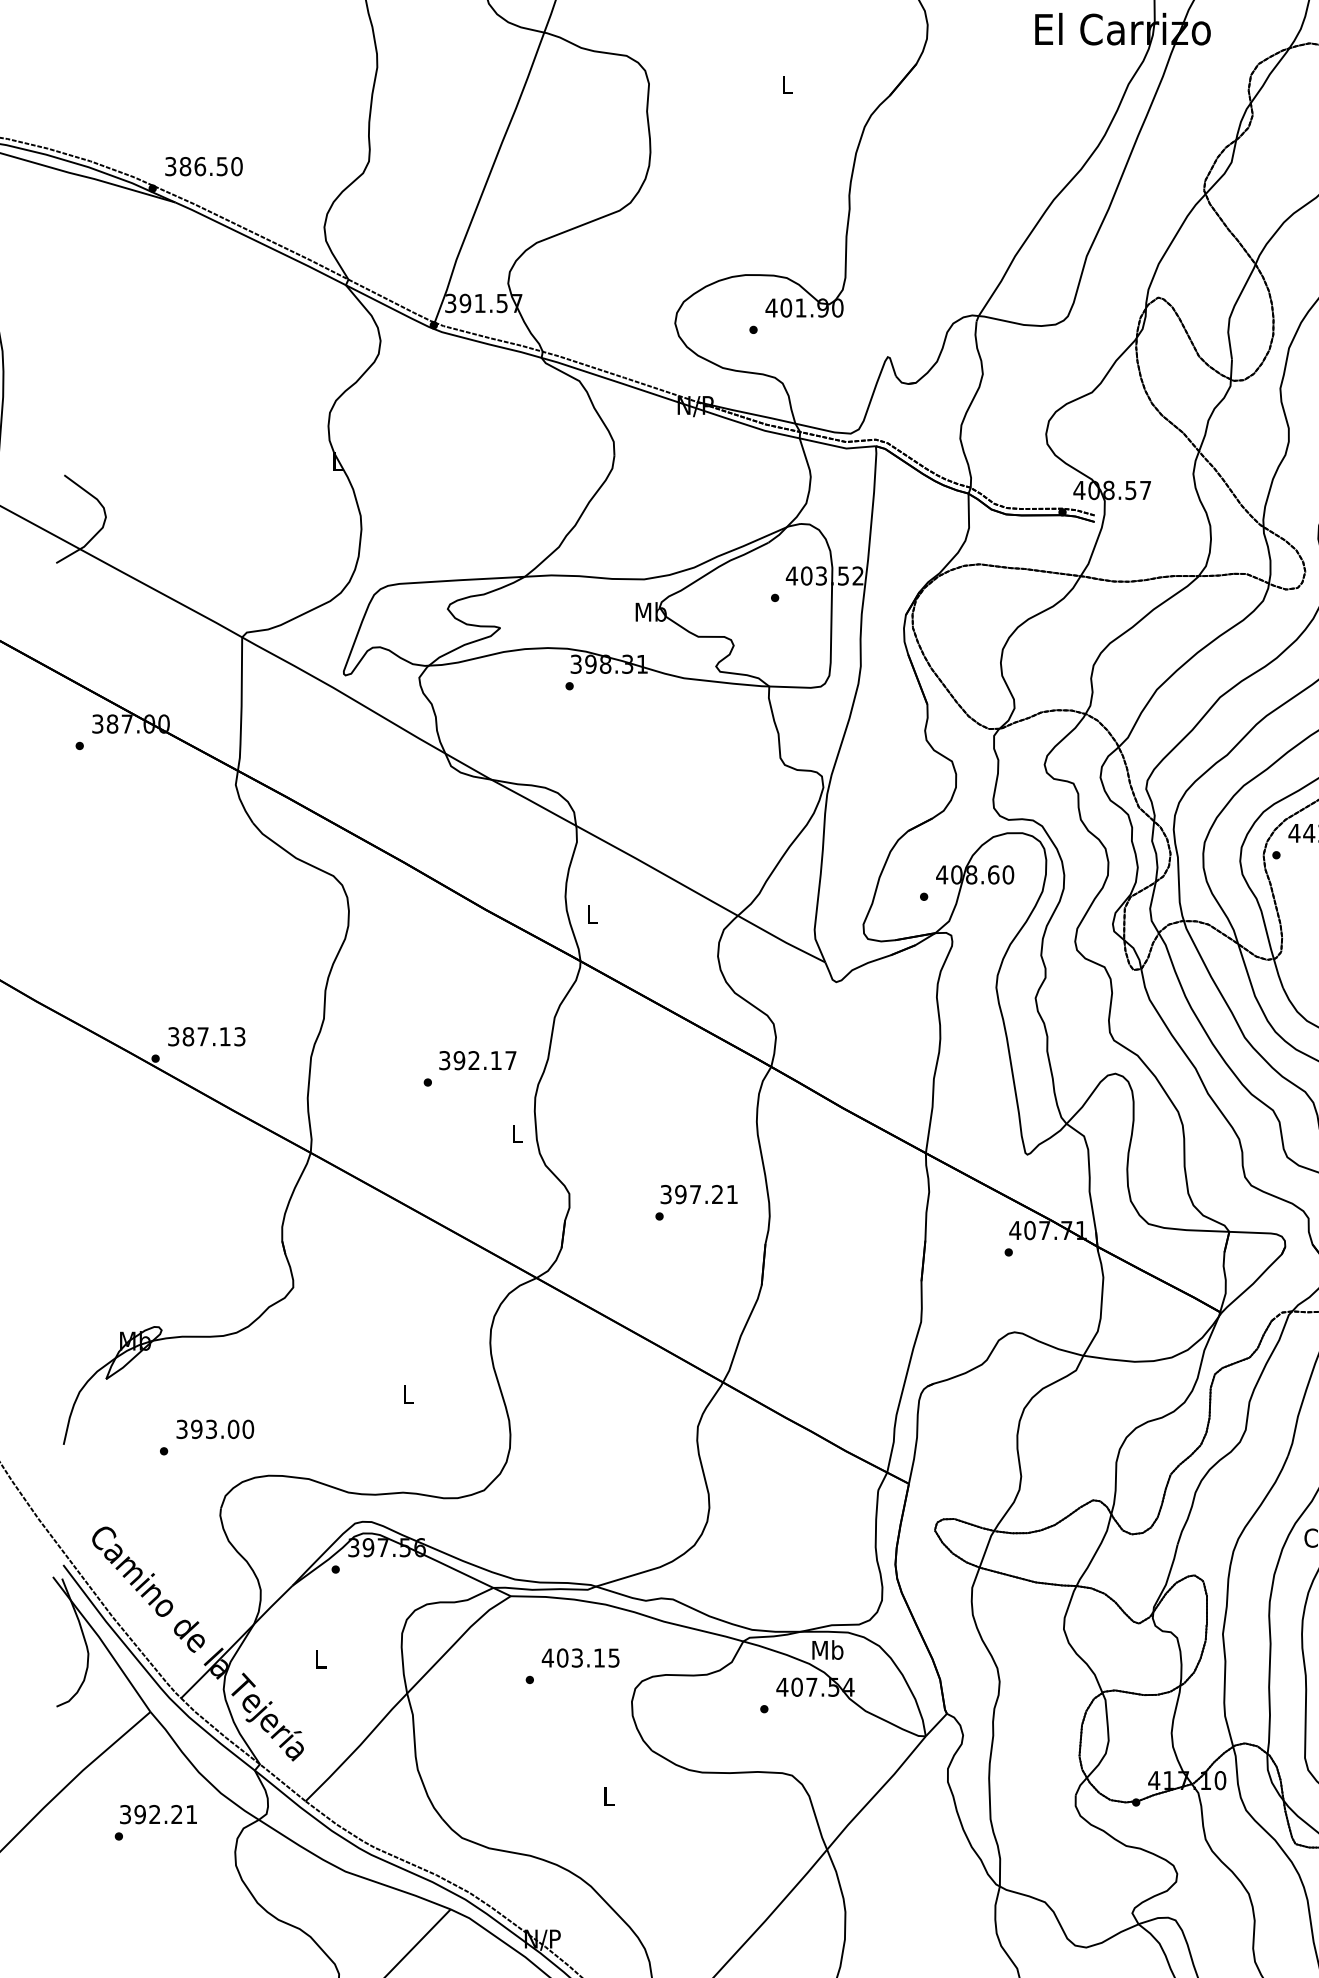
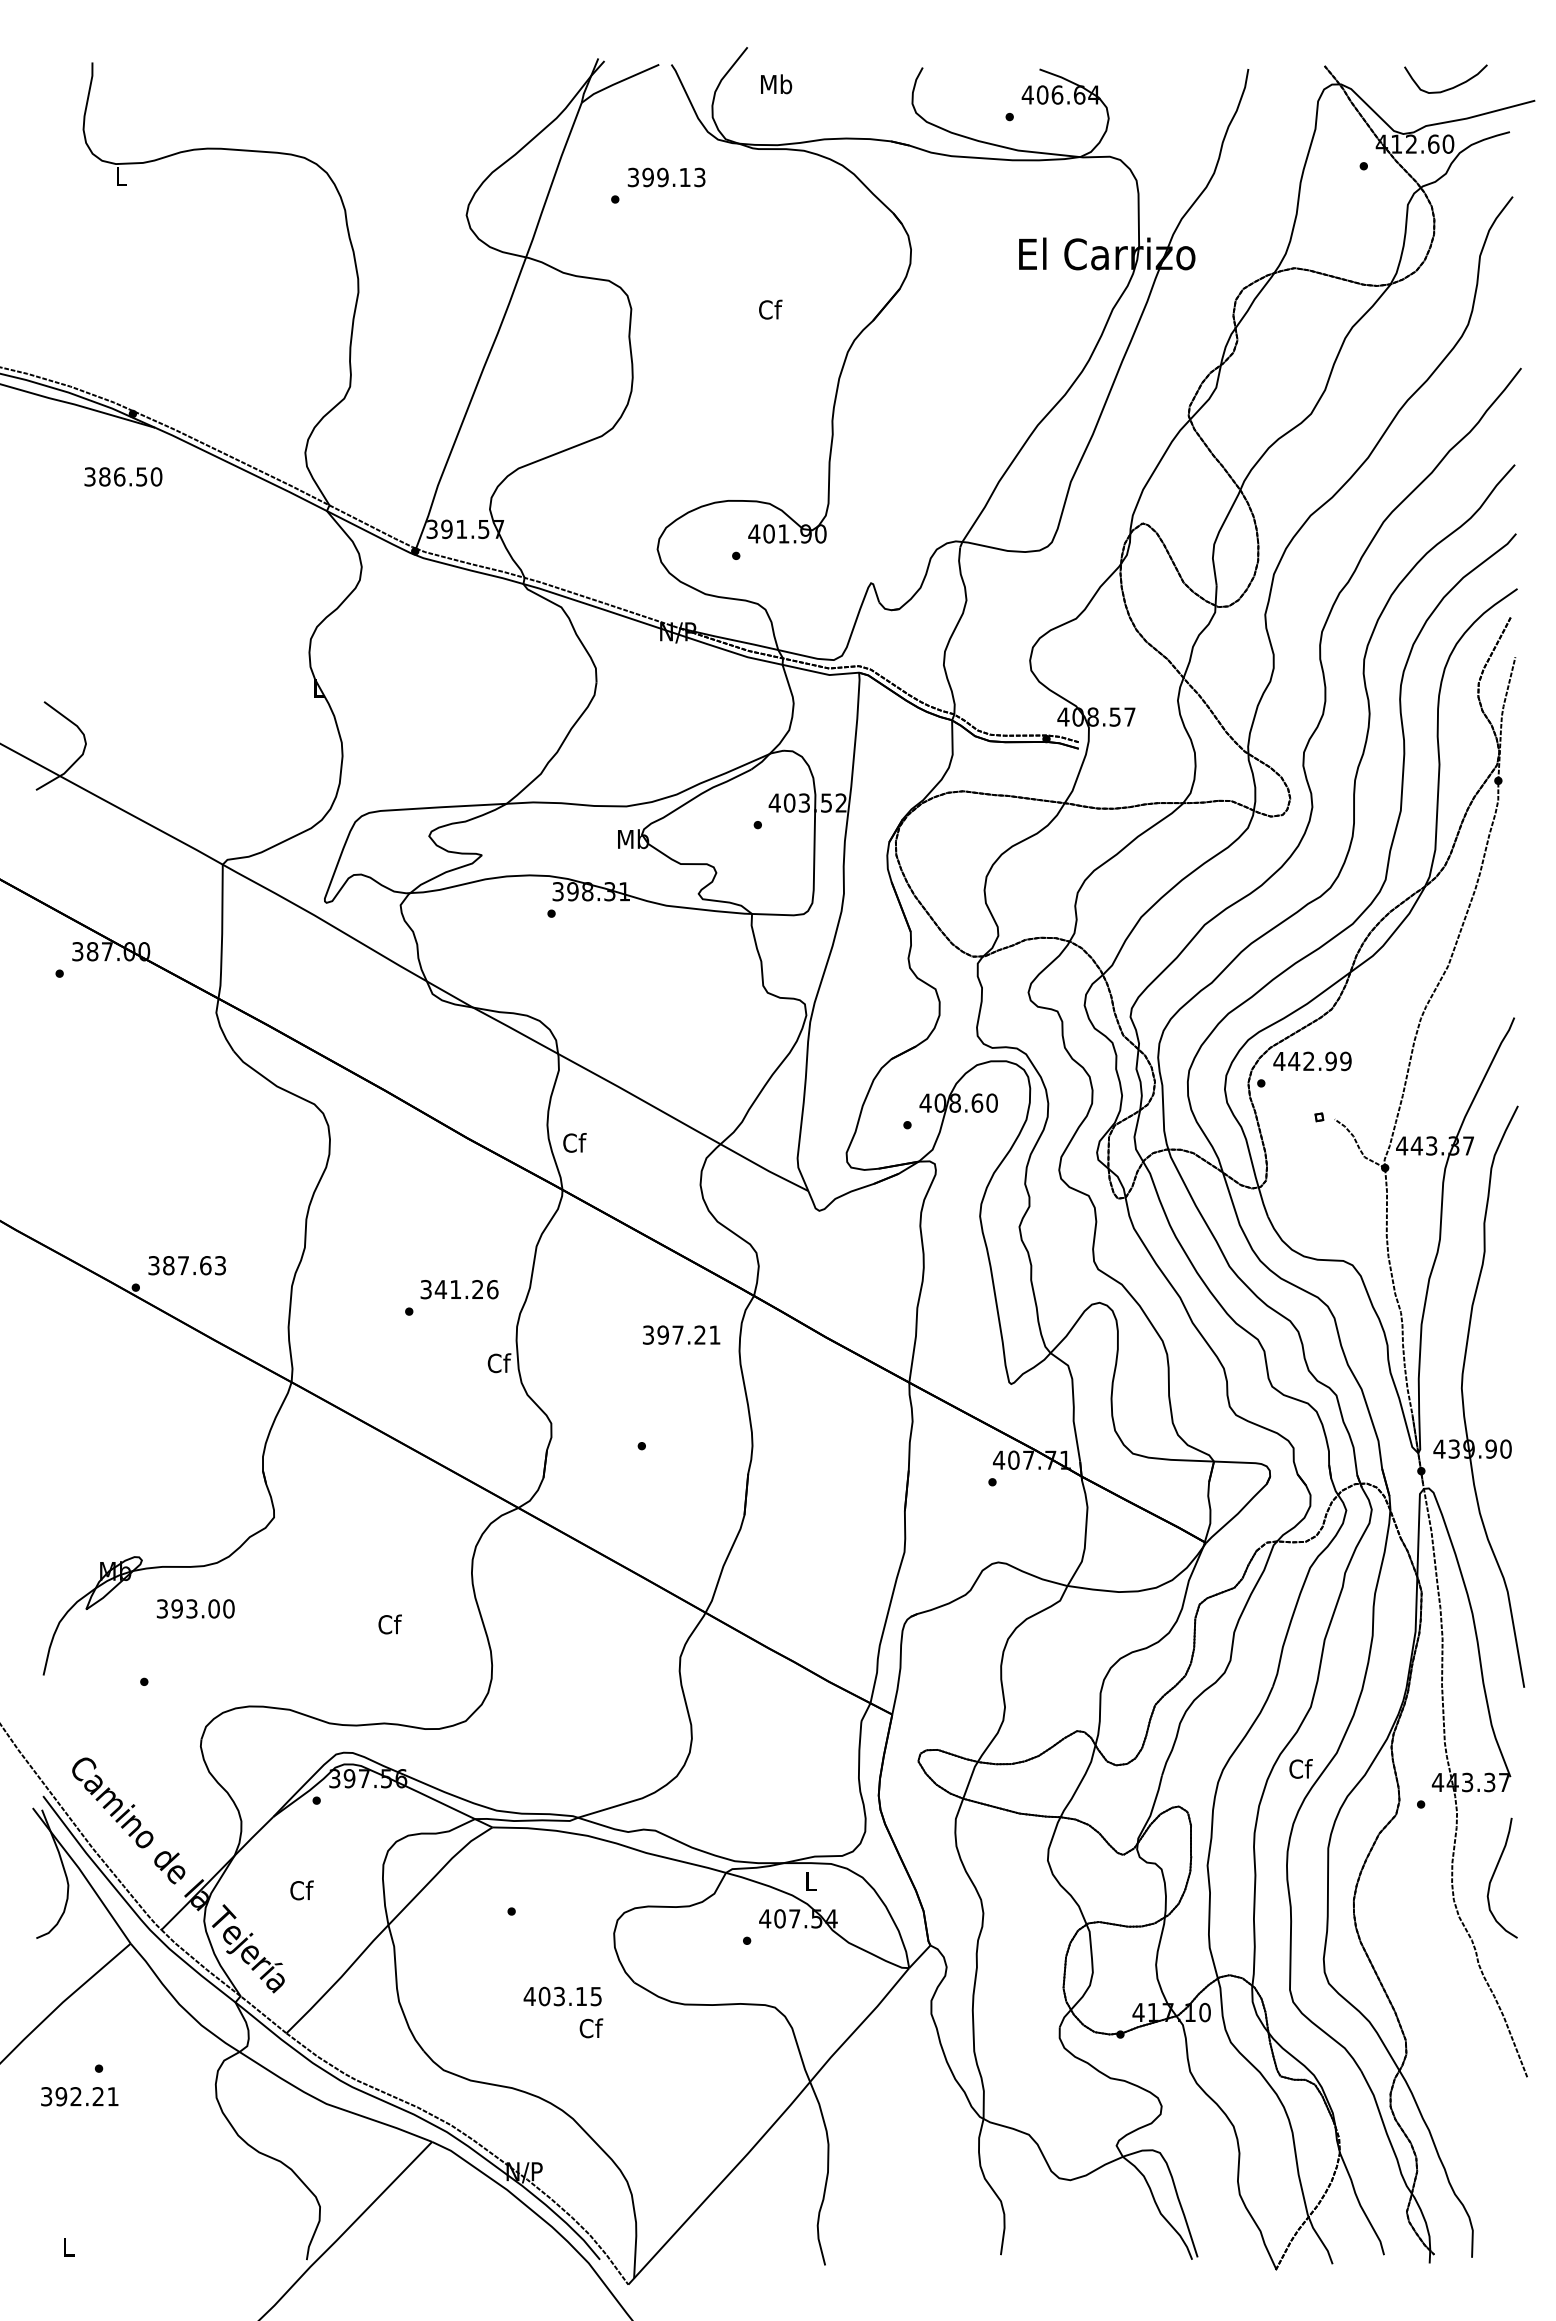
text: (787, 84) -> (770, 309), L -> Cf
text: (204, 166) -> (123, 476), moved
text: (592, 914) -> (574, 1142), L -> Cf
text: (224, 1036) -> (205, 1265), 387.13 -> 387.63
text: (484, 1060) -> (466, 1289), 392.17 -> 341.26
text: (517, 1134) -> (499, 1363), L -> Cf
text: (699, 1193) -> (681, 1334), moved
text: (408, 1394) -> (389, 1624), L -> Cf
text: (215, 1428) -> (195, 1608), moved
text: (827, 1650) -> (810, 1881), Mb -> L
text: (580, 1658) -> (562, 1996), moved
text: (320, 1659) -> (301, 1890), L -> Cf
text: (609, 1796) -> (591, 2028), L -> Cf
text: (158, 1814) -> (79, 2096), moved

